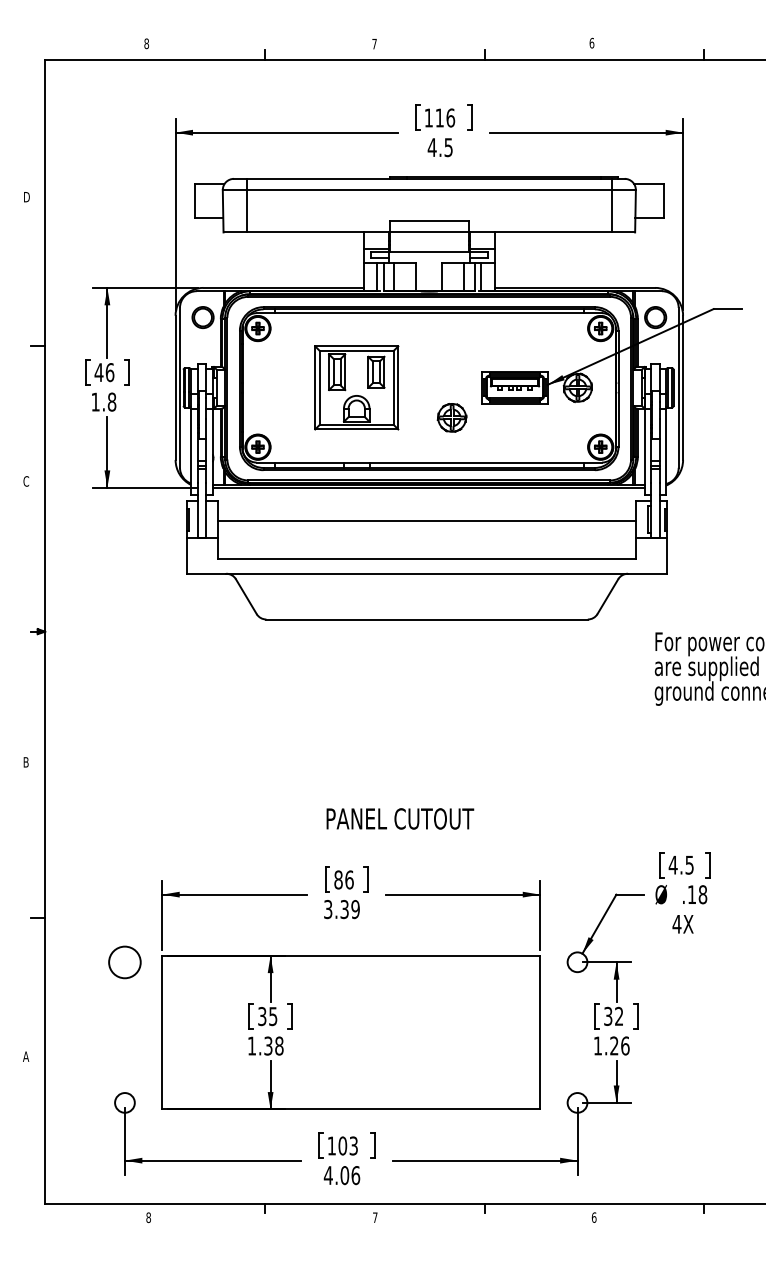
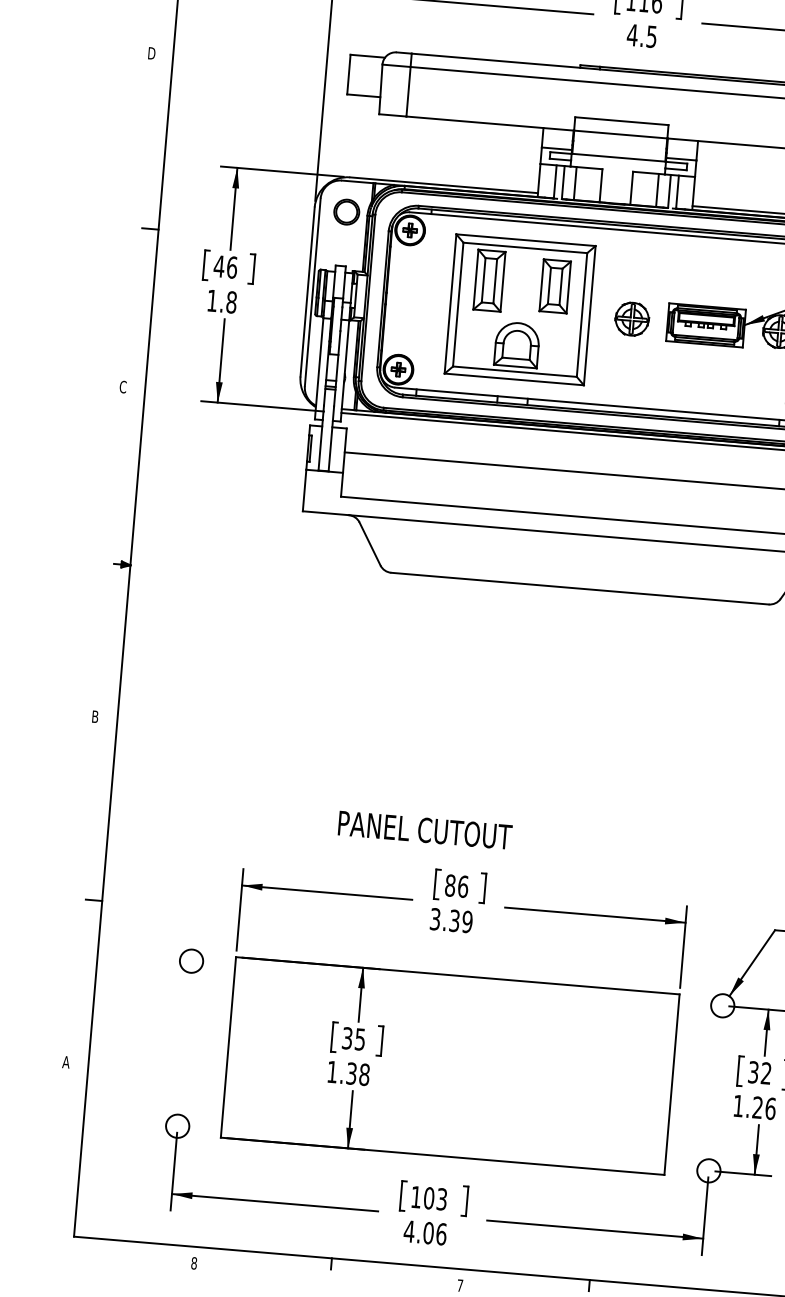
part: (356, 387) -> (519, 309), size x1.43
part: (451, 417) -> (631, 318), moved
text: (400, 818) -> (425, 829), moved
circle: (124, 961) -> (191, 960), size x0.62

